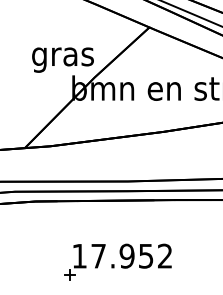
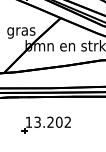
text: (122, 254) -> (48, 121), 17.952 -> 13.202

